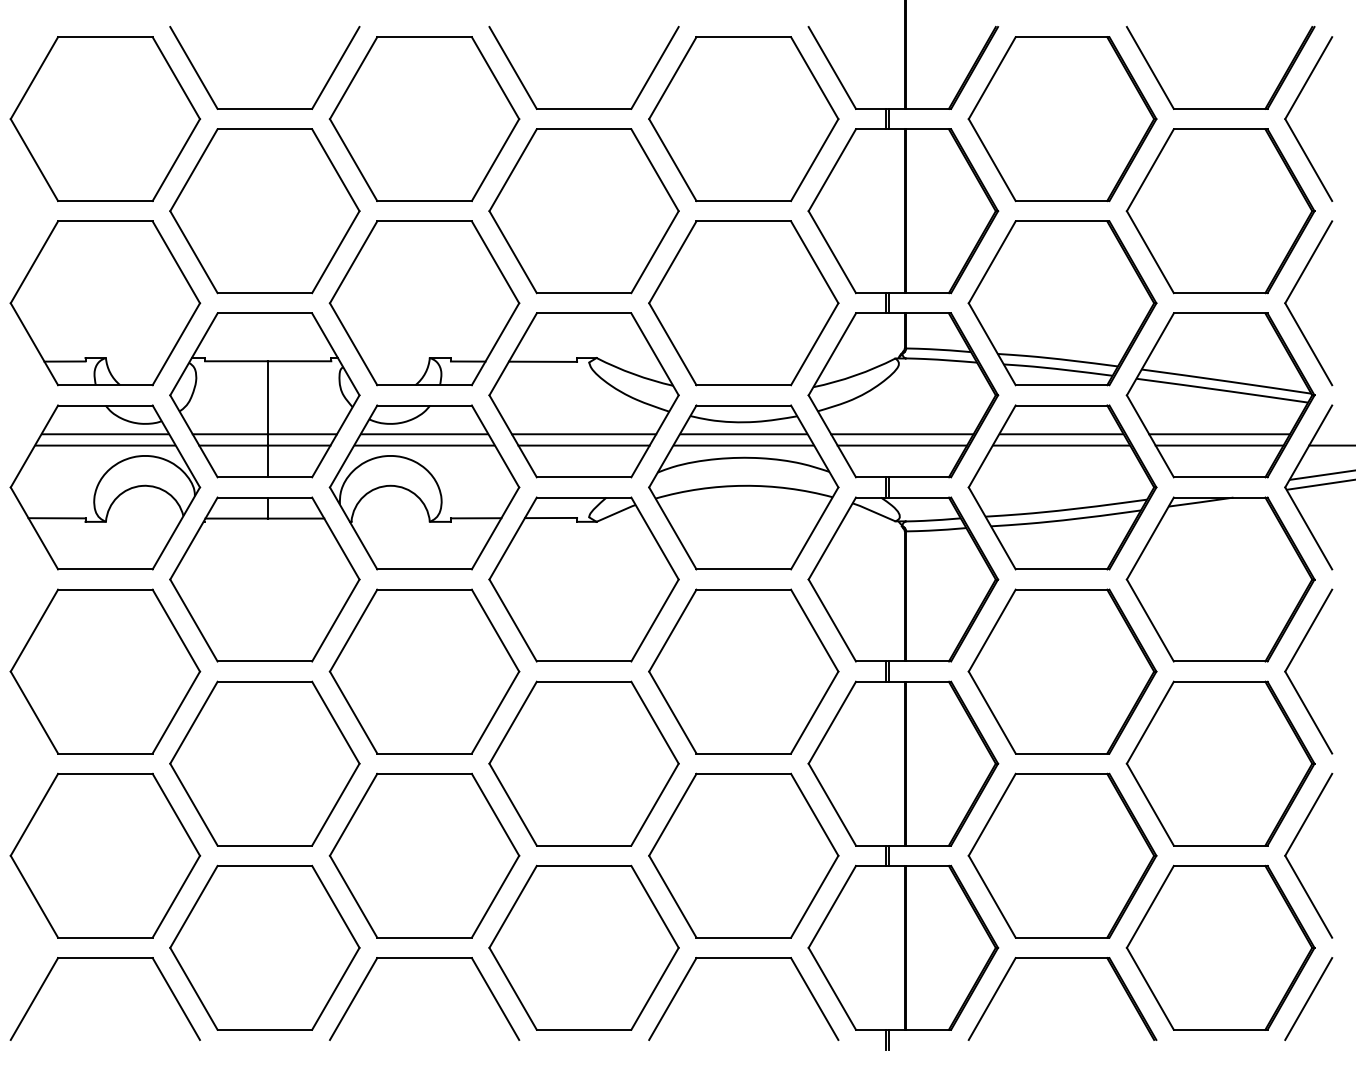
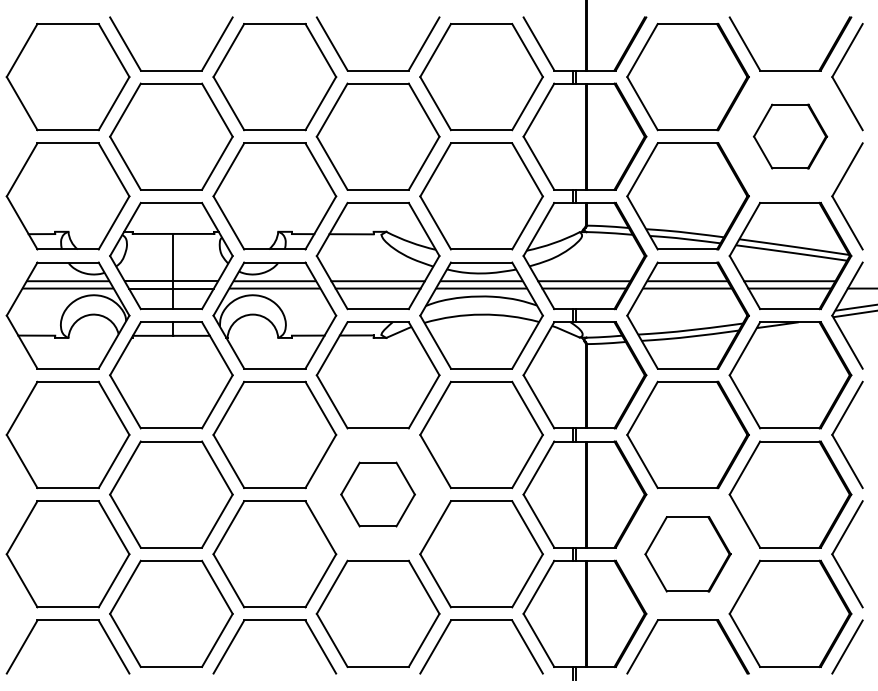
part: (1220, 210) -> (790, 136), size x0.6
part: (583, 763) -> (377, 494), size x0.6
part: (1061, 856) -> (687, 554), size x0.7

